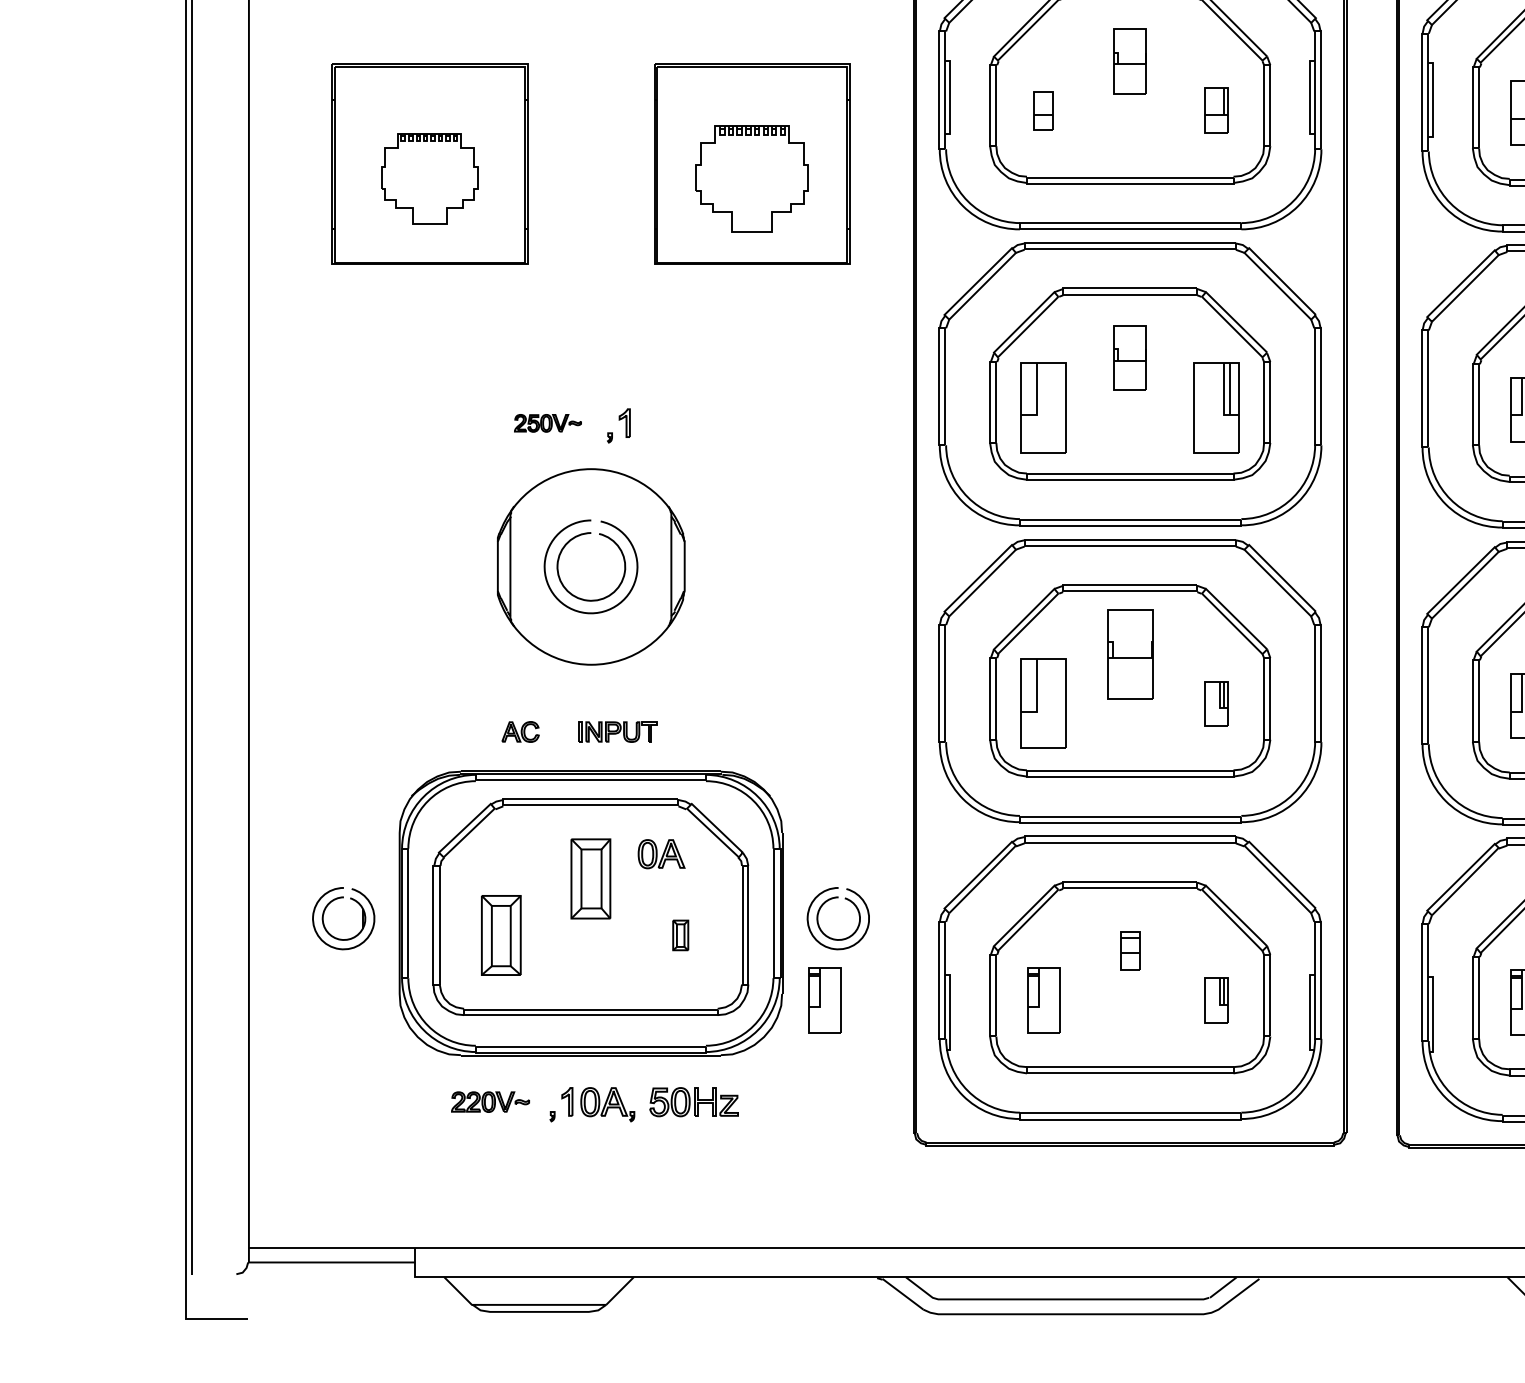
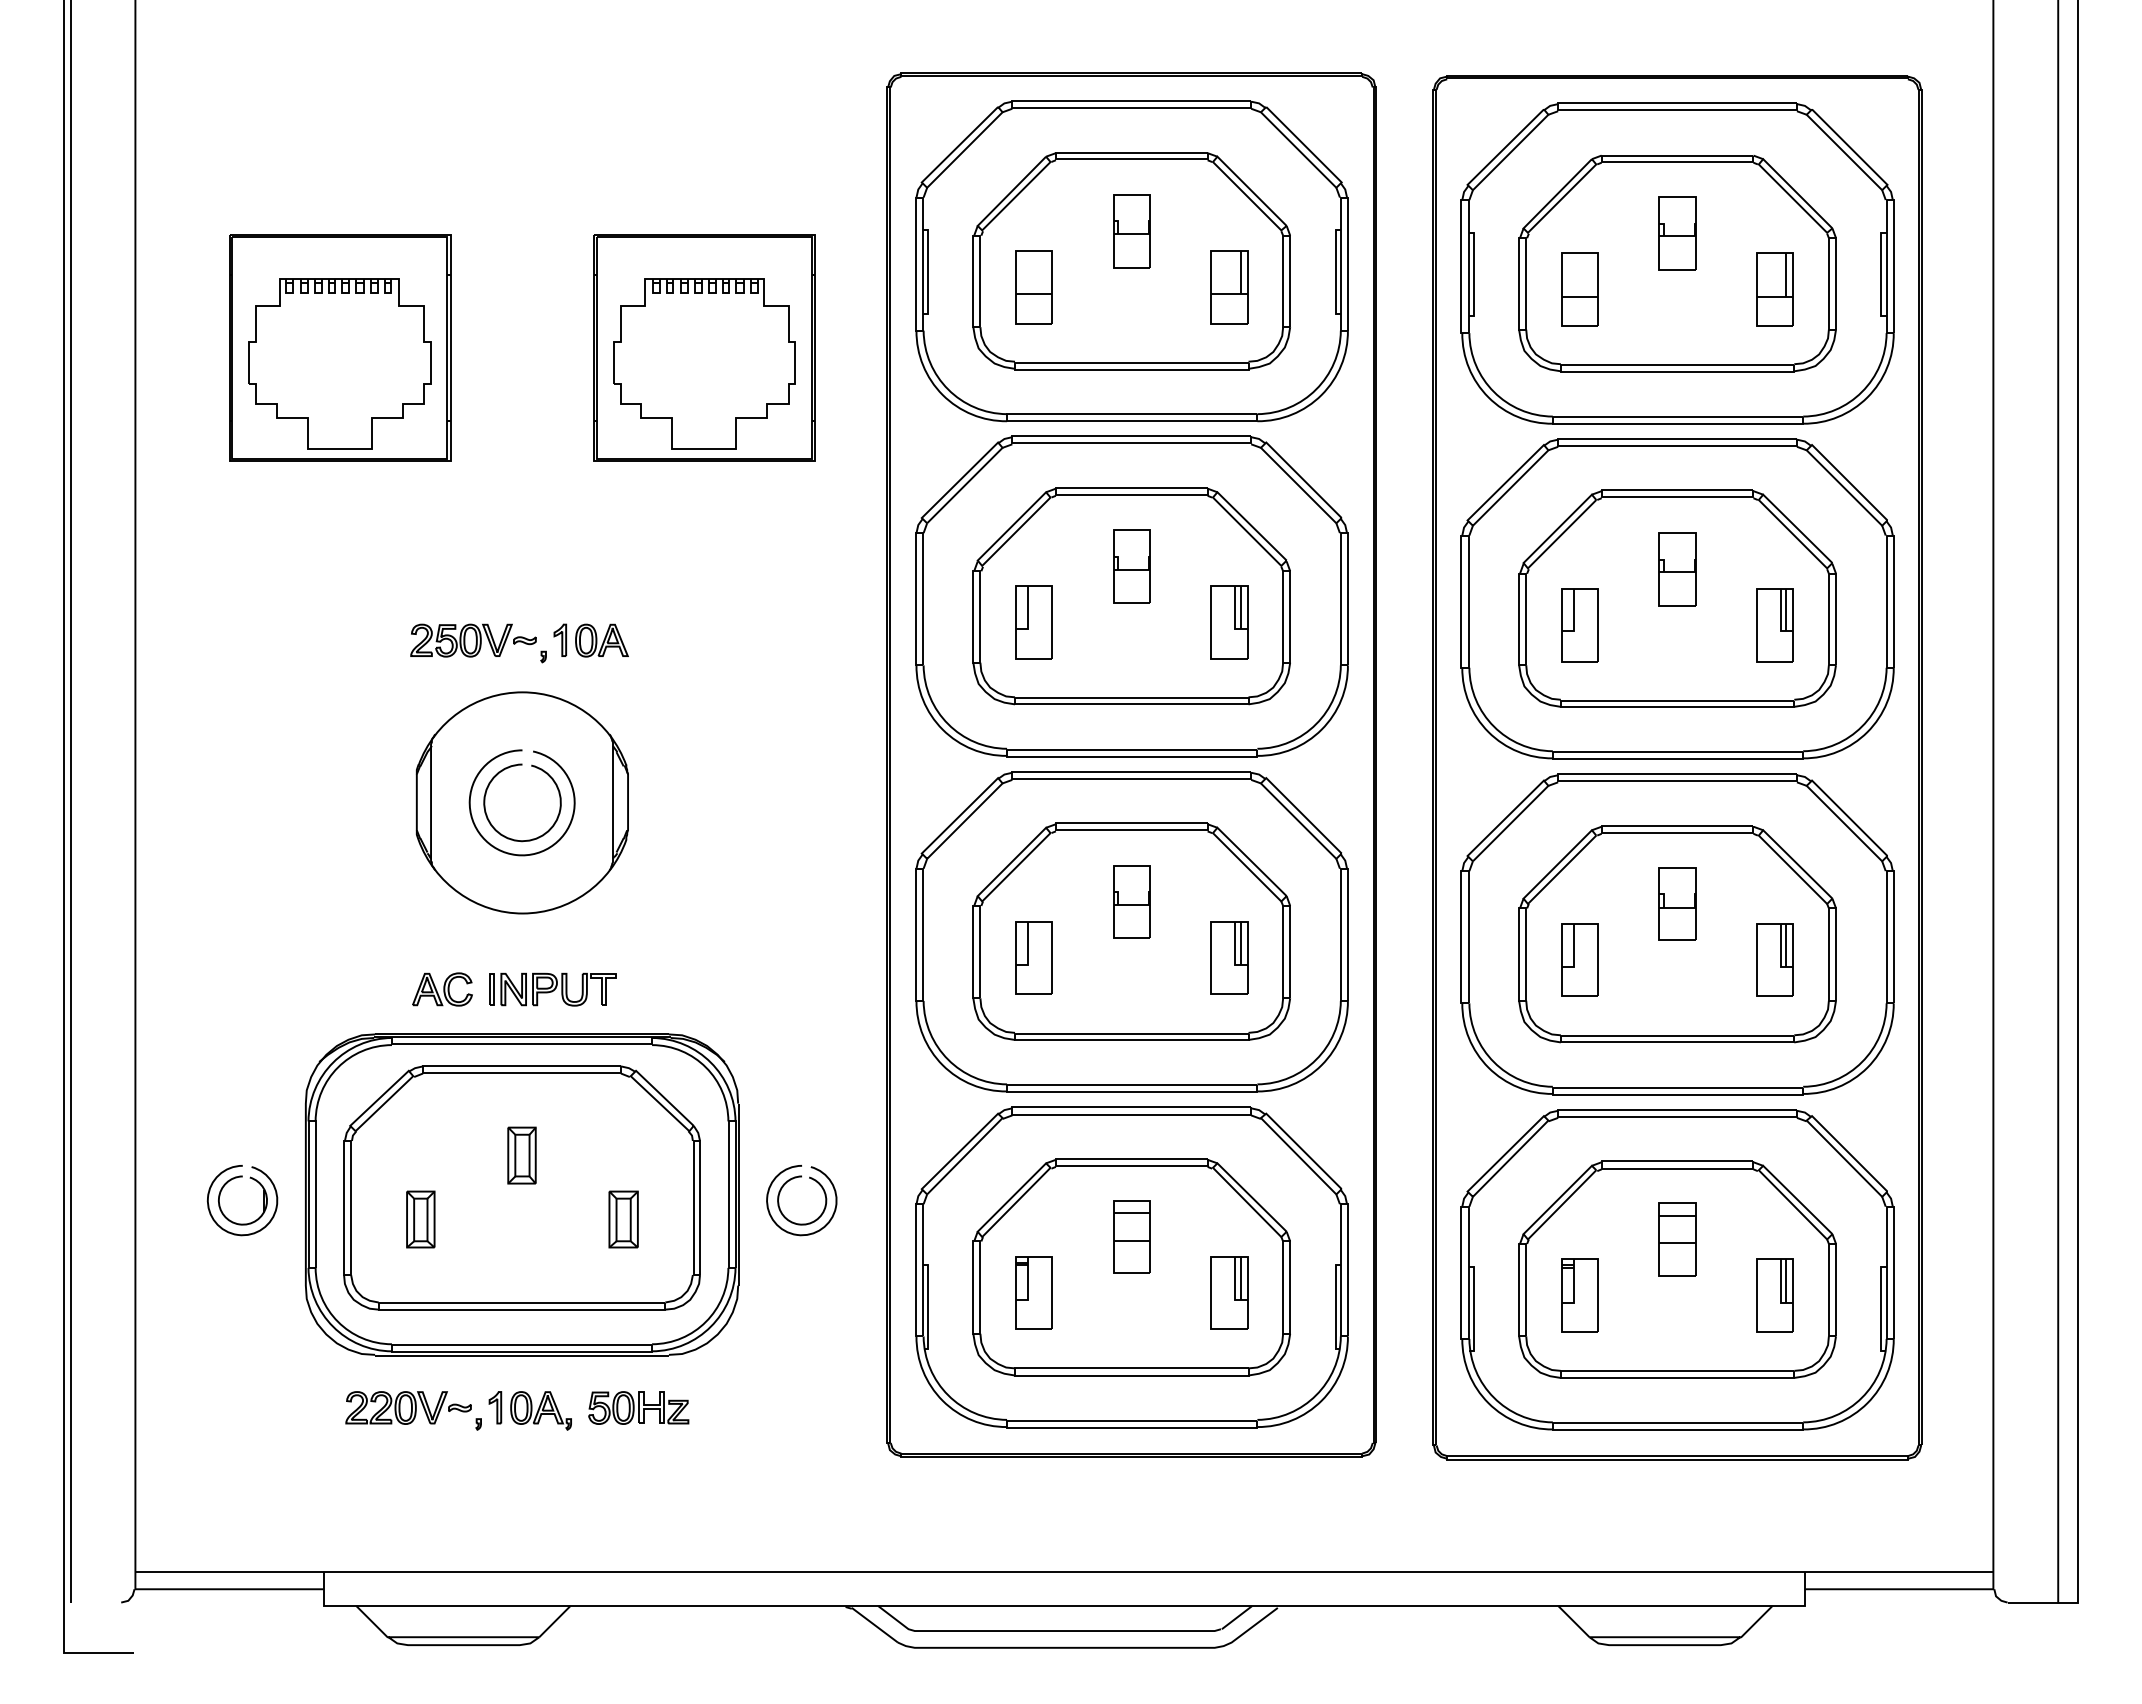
part: (1043, 111) -> (1033, 287), size x1.67
part: (1216, 111) -> (1229, 287), size x1.43
part: (429, 178) -> (339, 363), size x1.67
part: (752, 178) -> (704, 363), size x1.43
part: (1043, 407) -> (1033, 622), size x0.71
part: (1216, 407) -> (1229, 622), size x0.71
part: (547, 423) -> (473, 640), size x1.67
part: (1129, 654) -> (1131, 901), size x0.71
part: (1043, 703) -> (1033, 957), size x0.71
part: (1216, 703) -> (1229, 957), size x1.43
part: (520, 731) -> (442, 989), size x1.43
part: (617, 731) -> (552, 989), size x1.43
part: (661, 854) -> (601, 640), moved
part: (590, 878) -> (521, 1155), size x0.62
part: (501, 935) -> (420, 1219), size x0.62
part: (680, 935) -> (623, 1219), size x1.67
part: (1129, 950) -> (1131, 1236), size x1.67
part: (824, 999) -> (786, 1292), removed
part: (1216, 999) -> (1229, 1292), size x1.43
part: (490, 1101) -> (408, 1407), size x1.43

